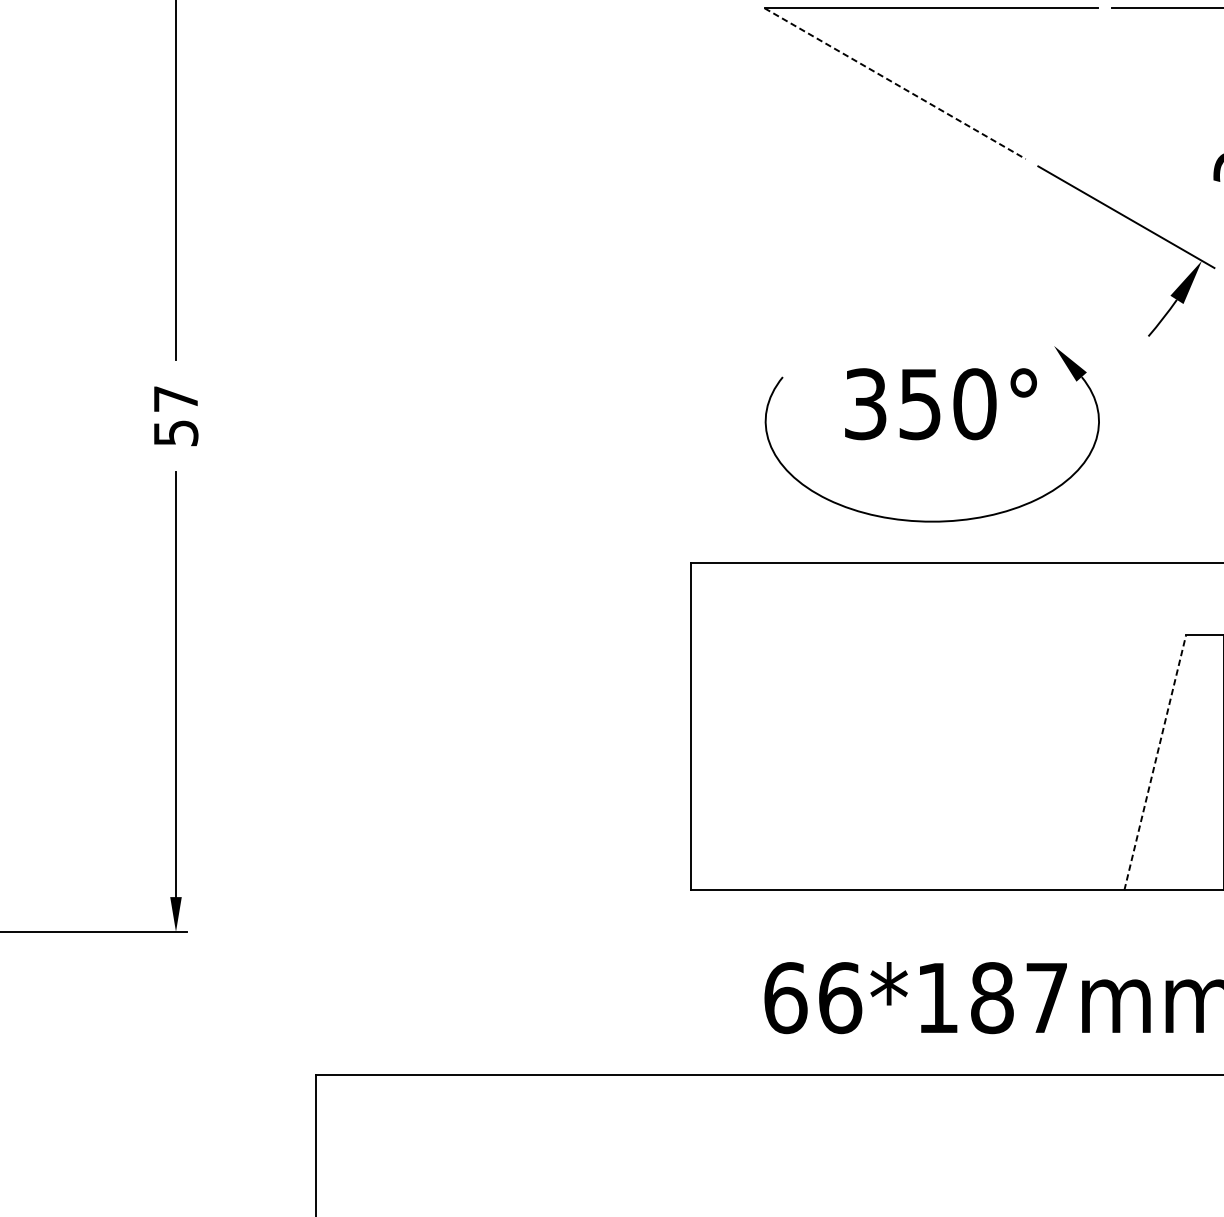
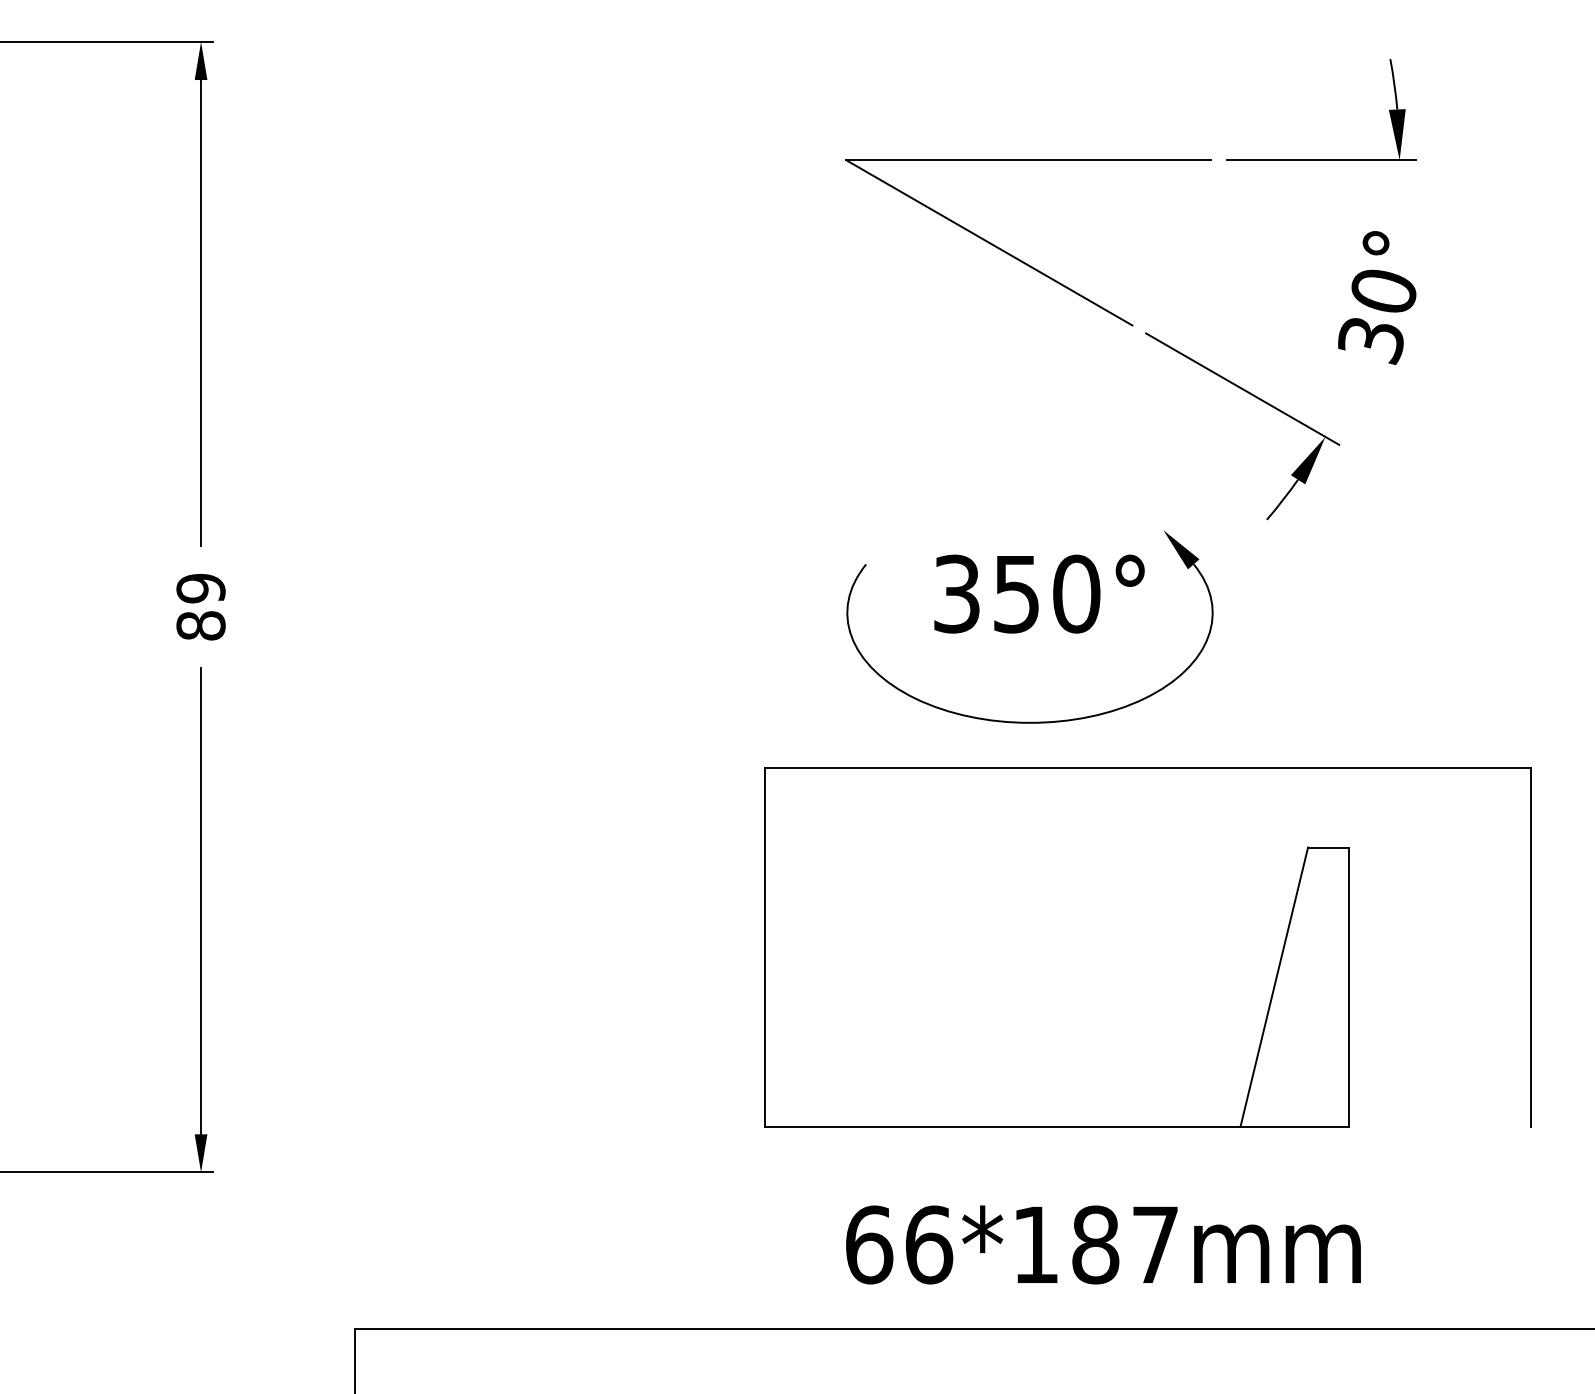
line: (895, 84) -> (989, 243), dashed -> solid
text: (175, 416) -> (200, 607), 57 -> 89
line: (1155, 763) -> (1274, 987), dashed -> solid

